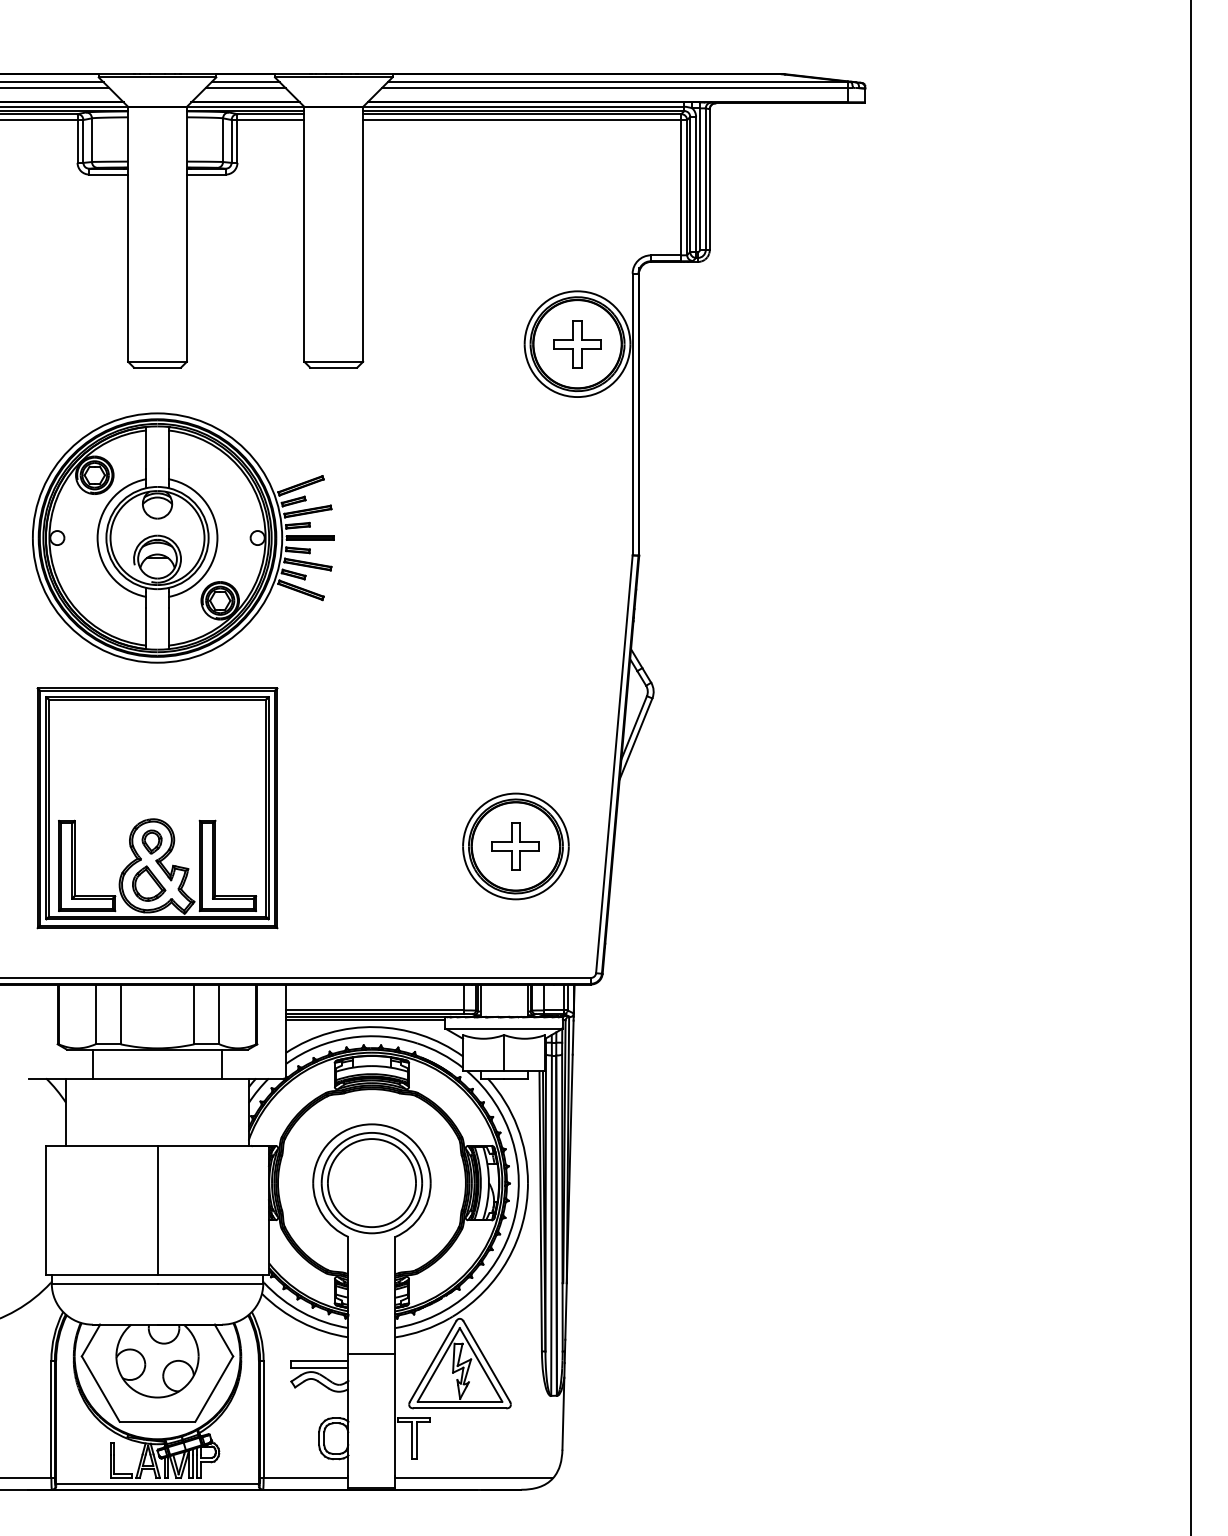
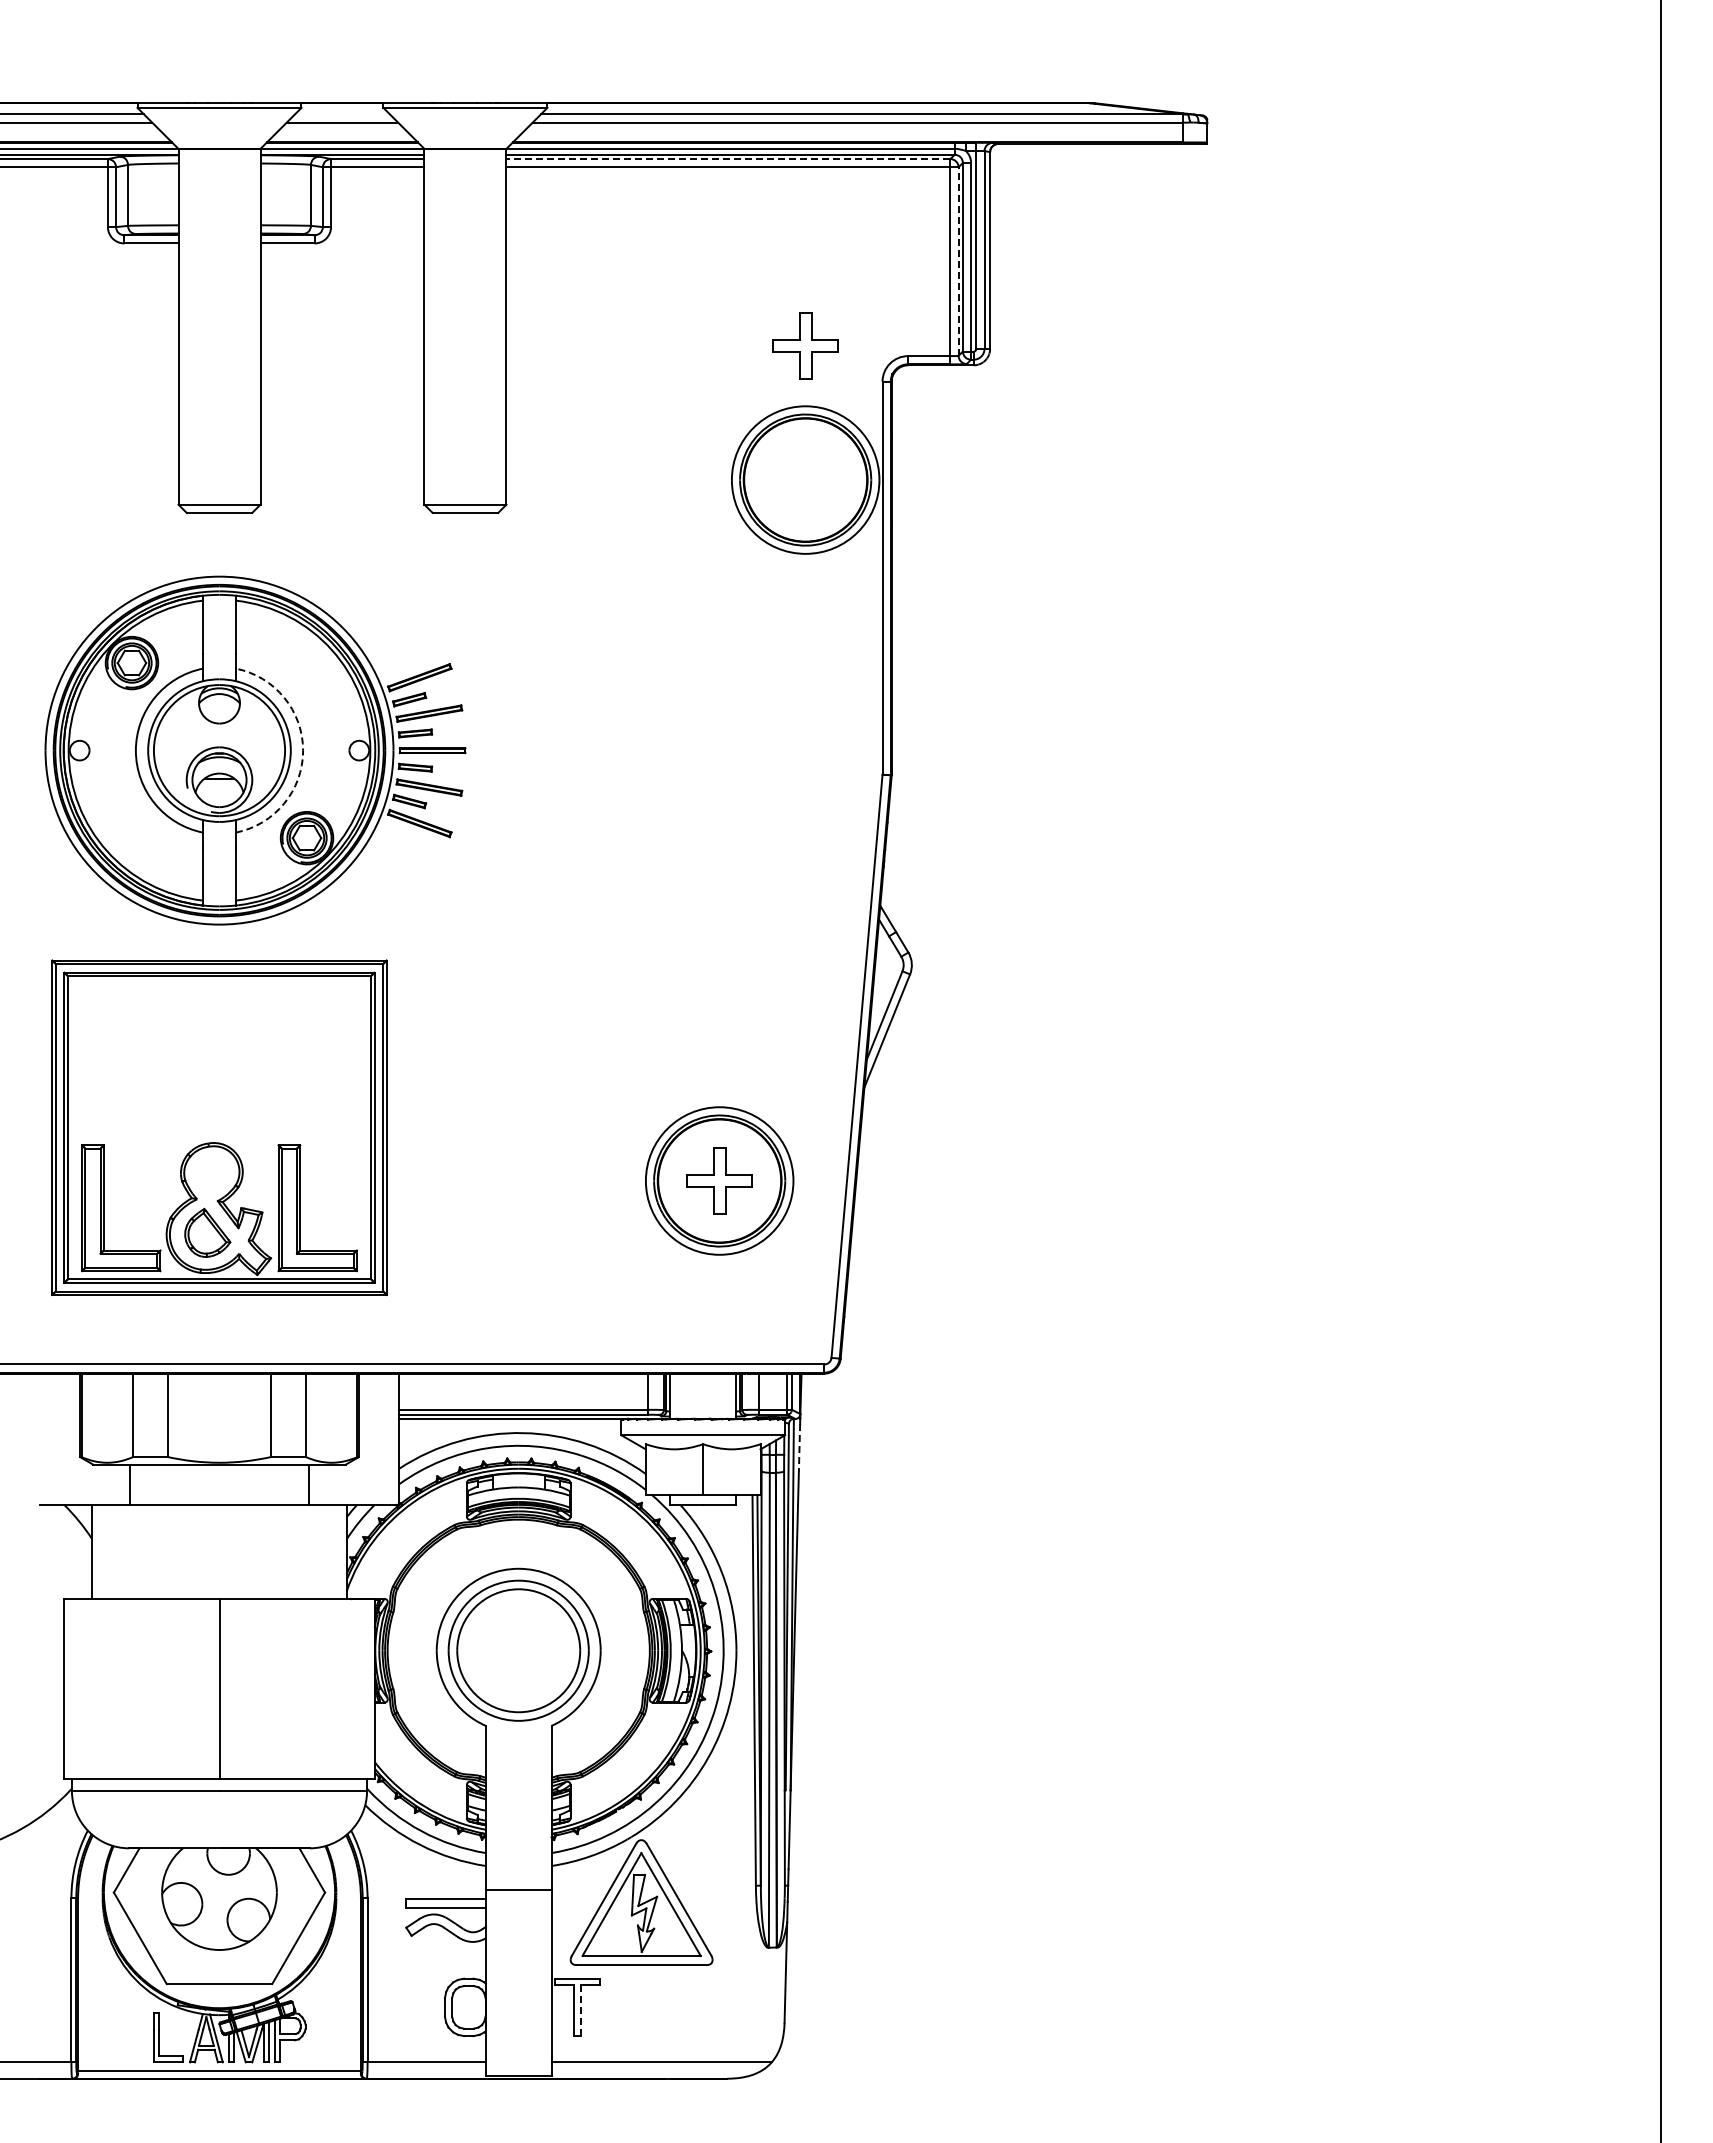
line: (245, 82) -> (342, 114), removed
line: (522, 114) -> (728, 159), solid -> dashed
line: (687, 187) -> (958, 261), solid -> dashed
part: (577, 343) -> (805, 345), moved
arc: (217, 537) -> (303, 750), solid -> dashed
part: (151, 841) -> (211, 1174), removed
line: (366, 1020) -> (510, 1423), removed
line: (573, 1037) -> (799, 1447), solid -> dashed
line: (416, 1440) -> (581, 2010), solid -> dashed

